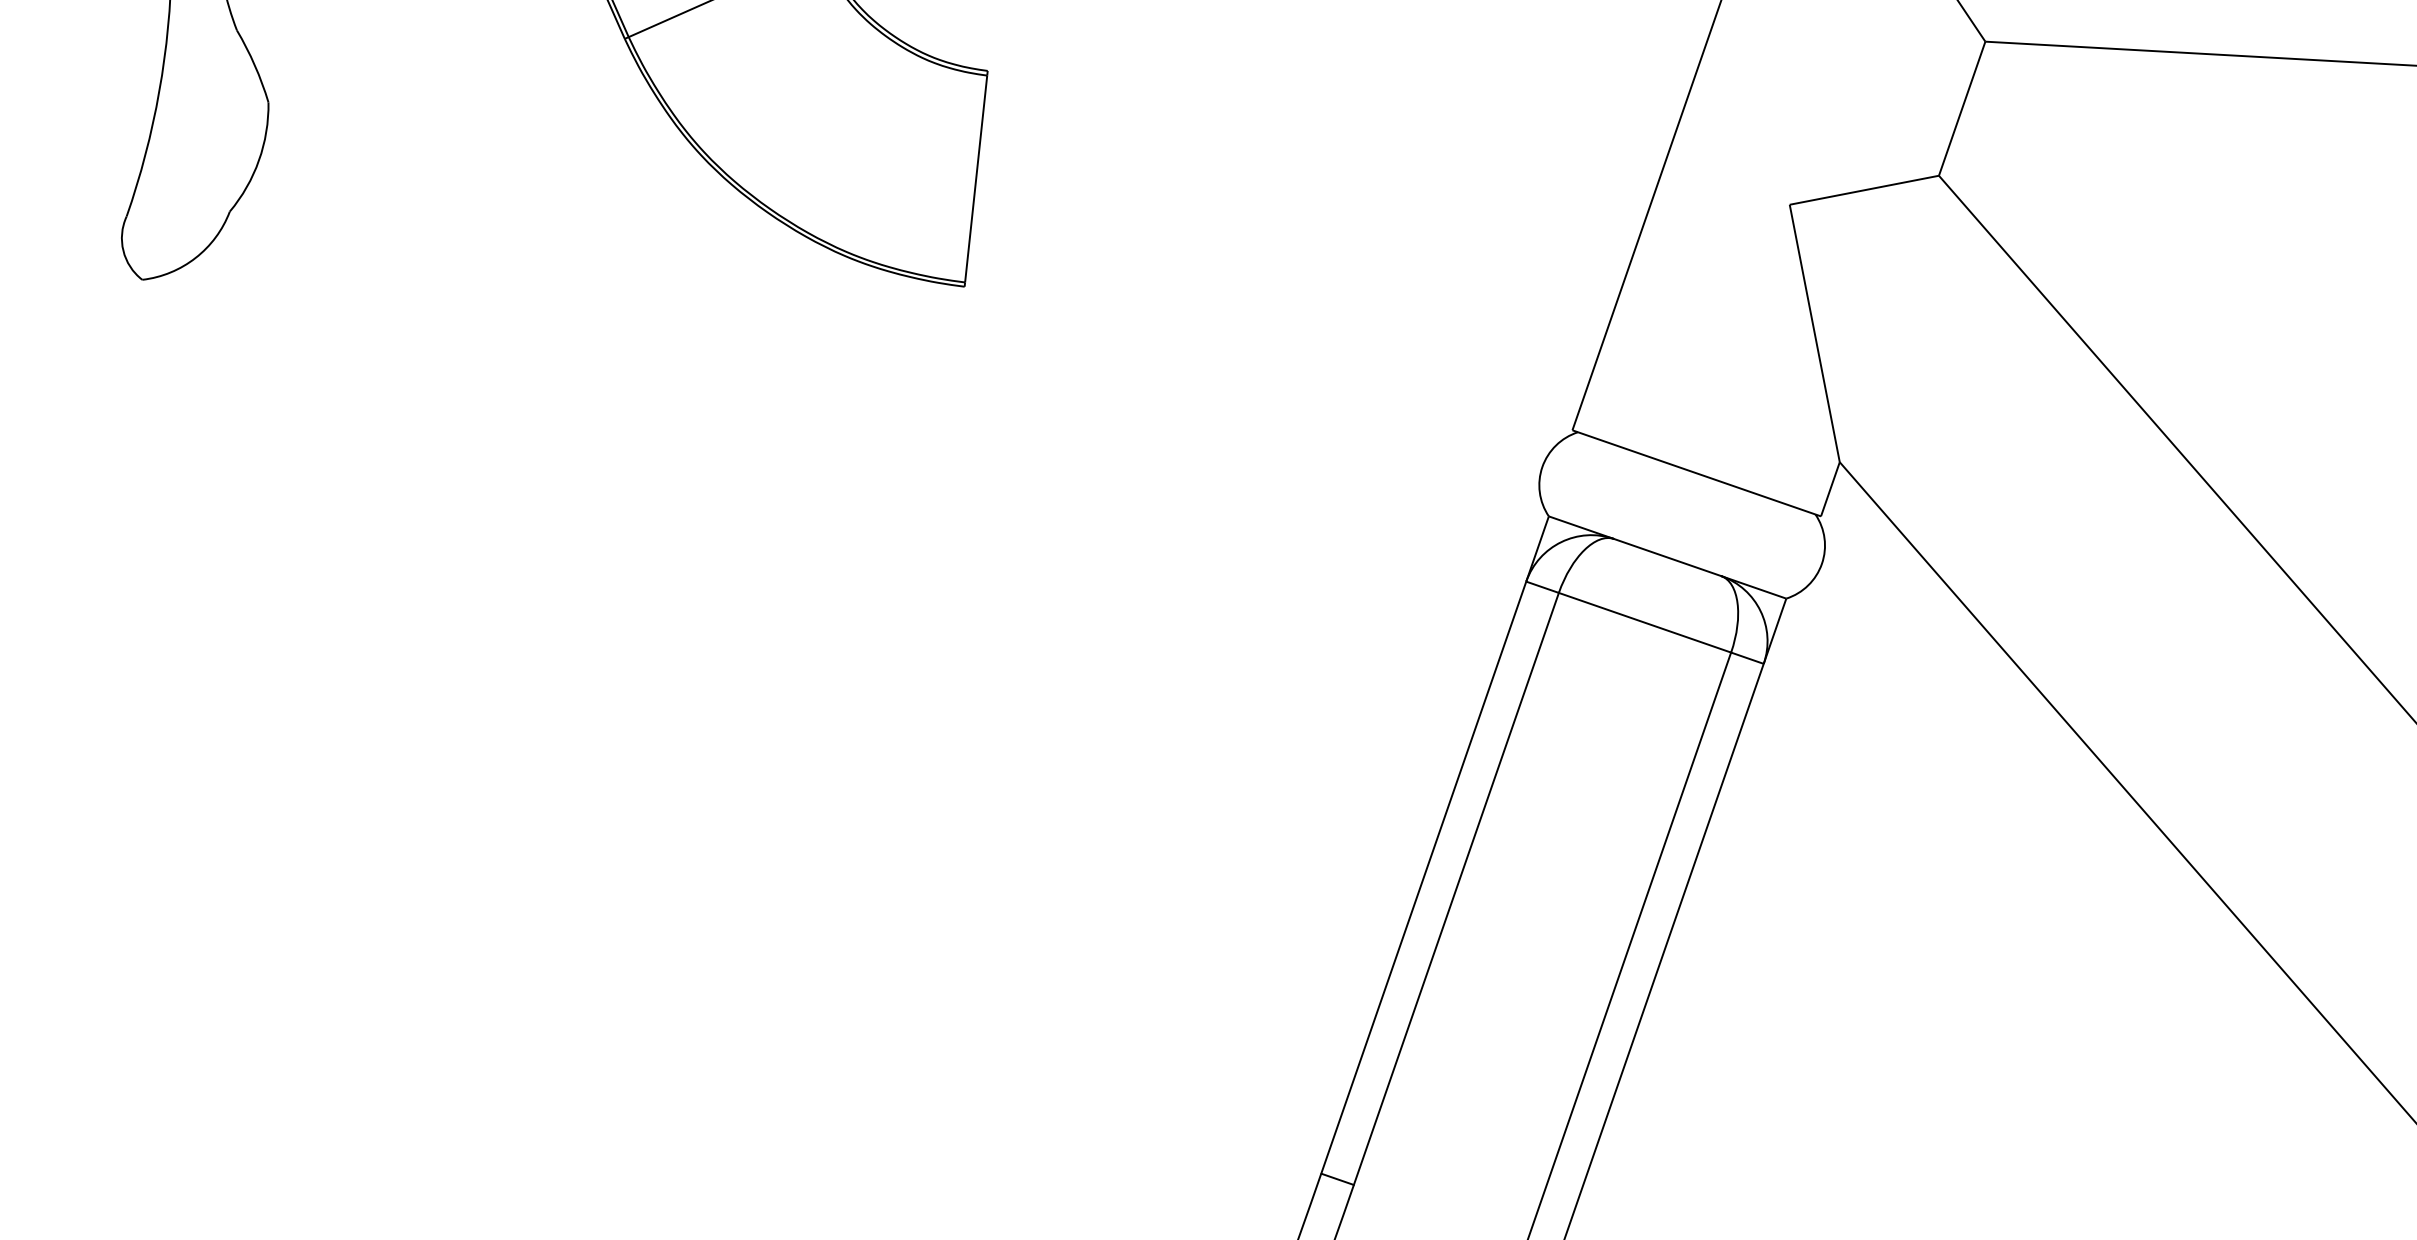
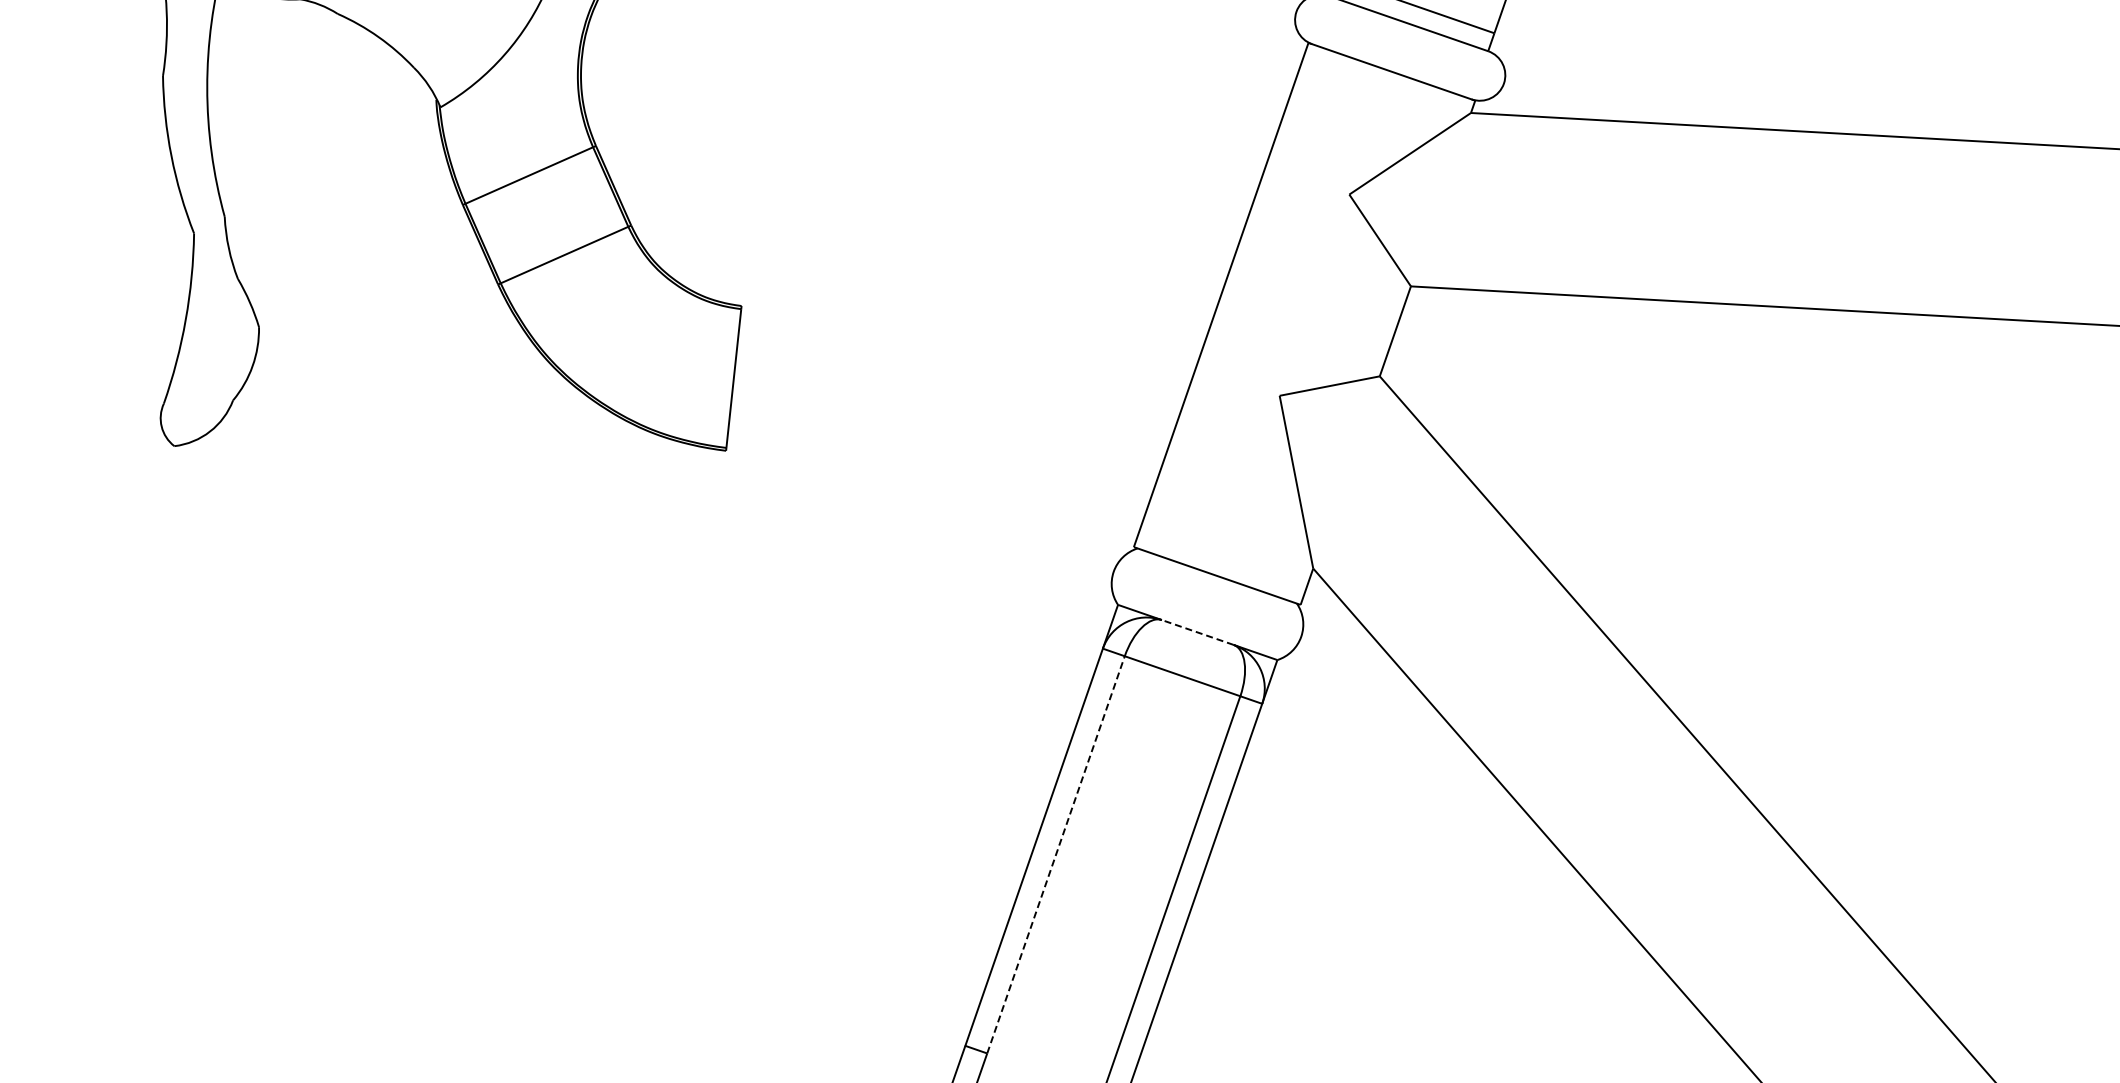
line: (1667, 557) -> (1197, 632), solid -> dashed
line: (1457, 888) -> (1056, 854), solid -> dashed

